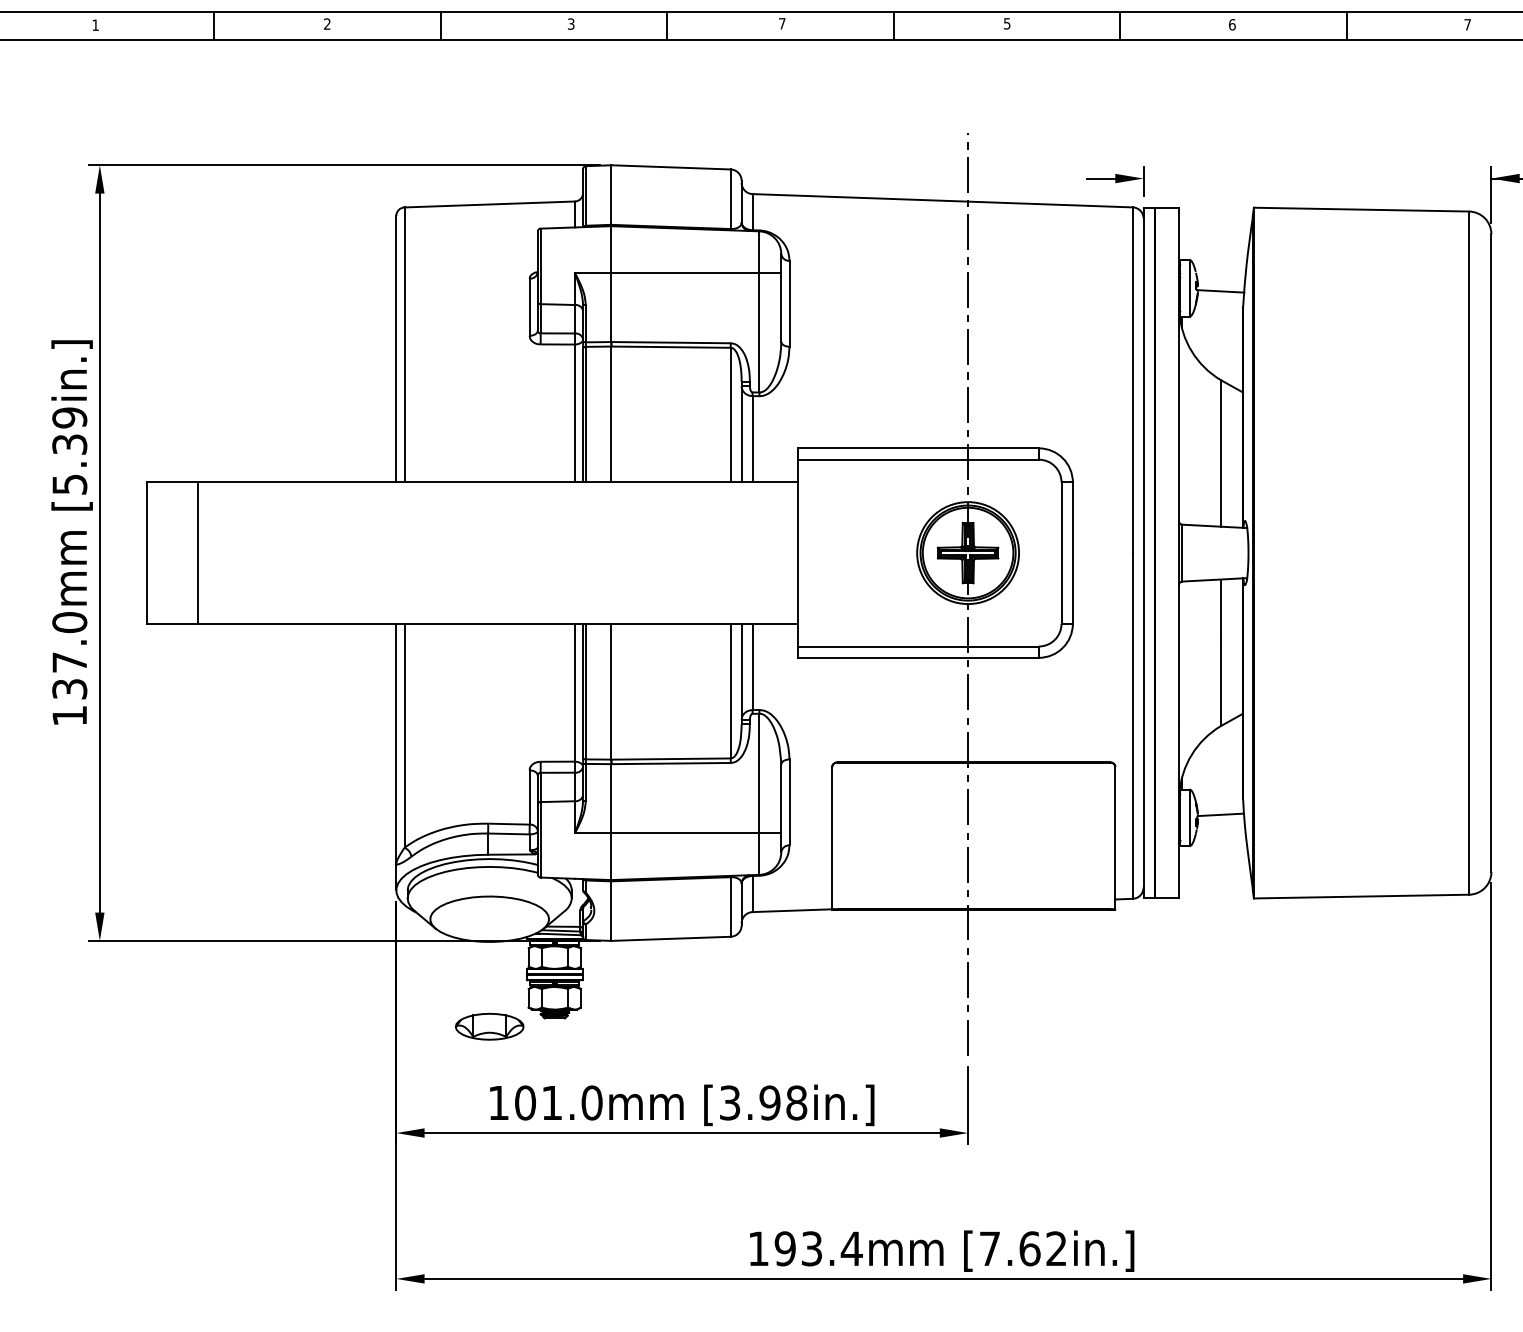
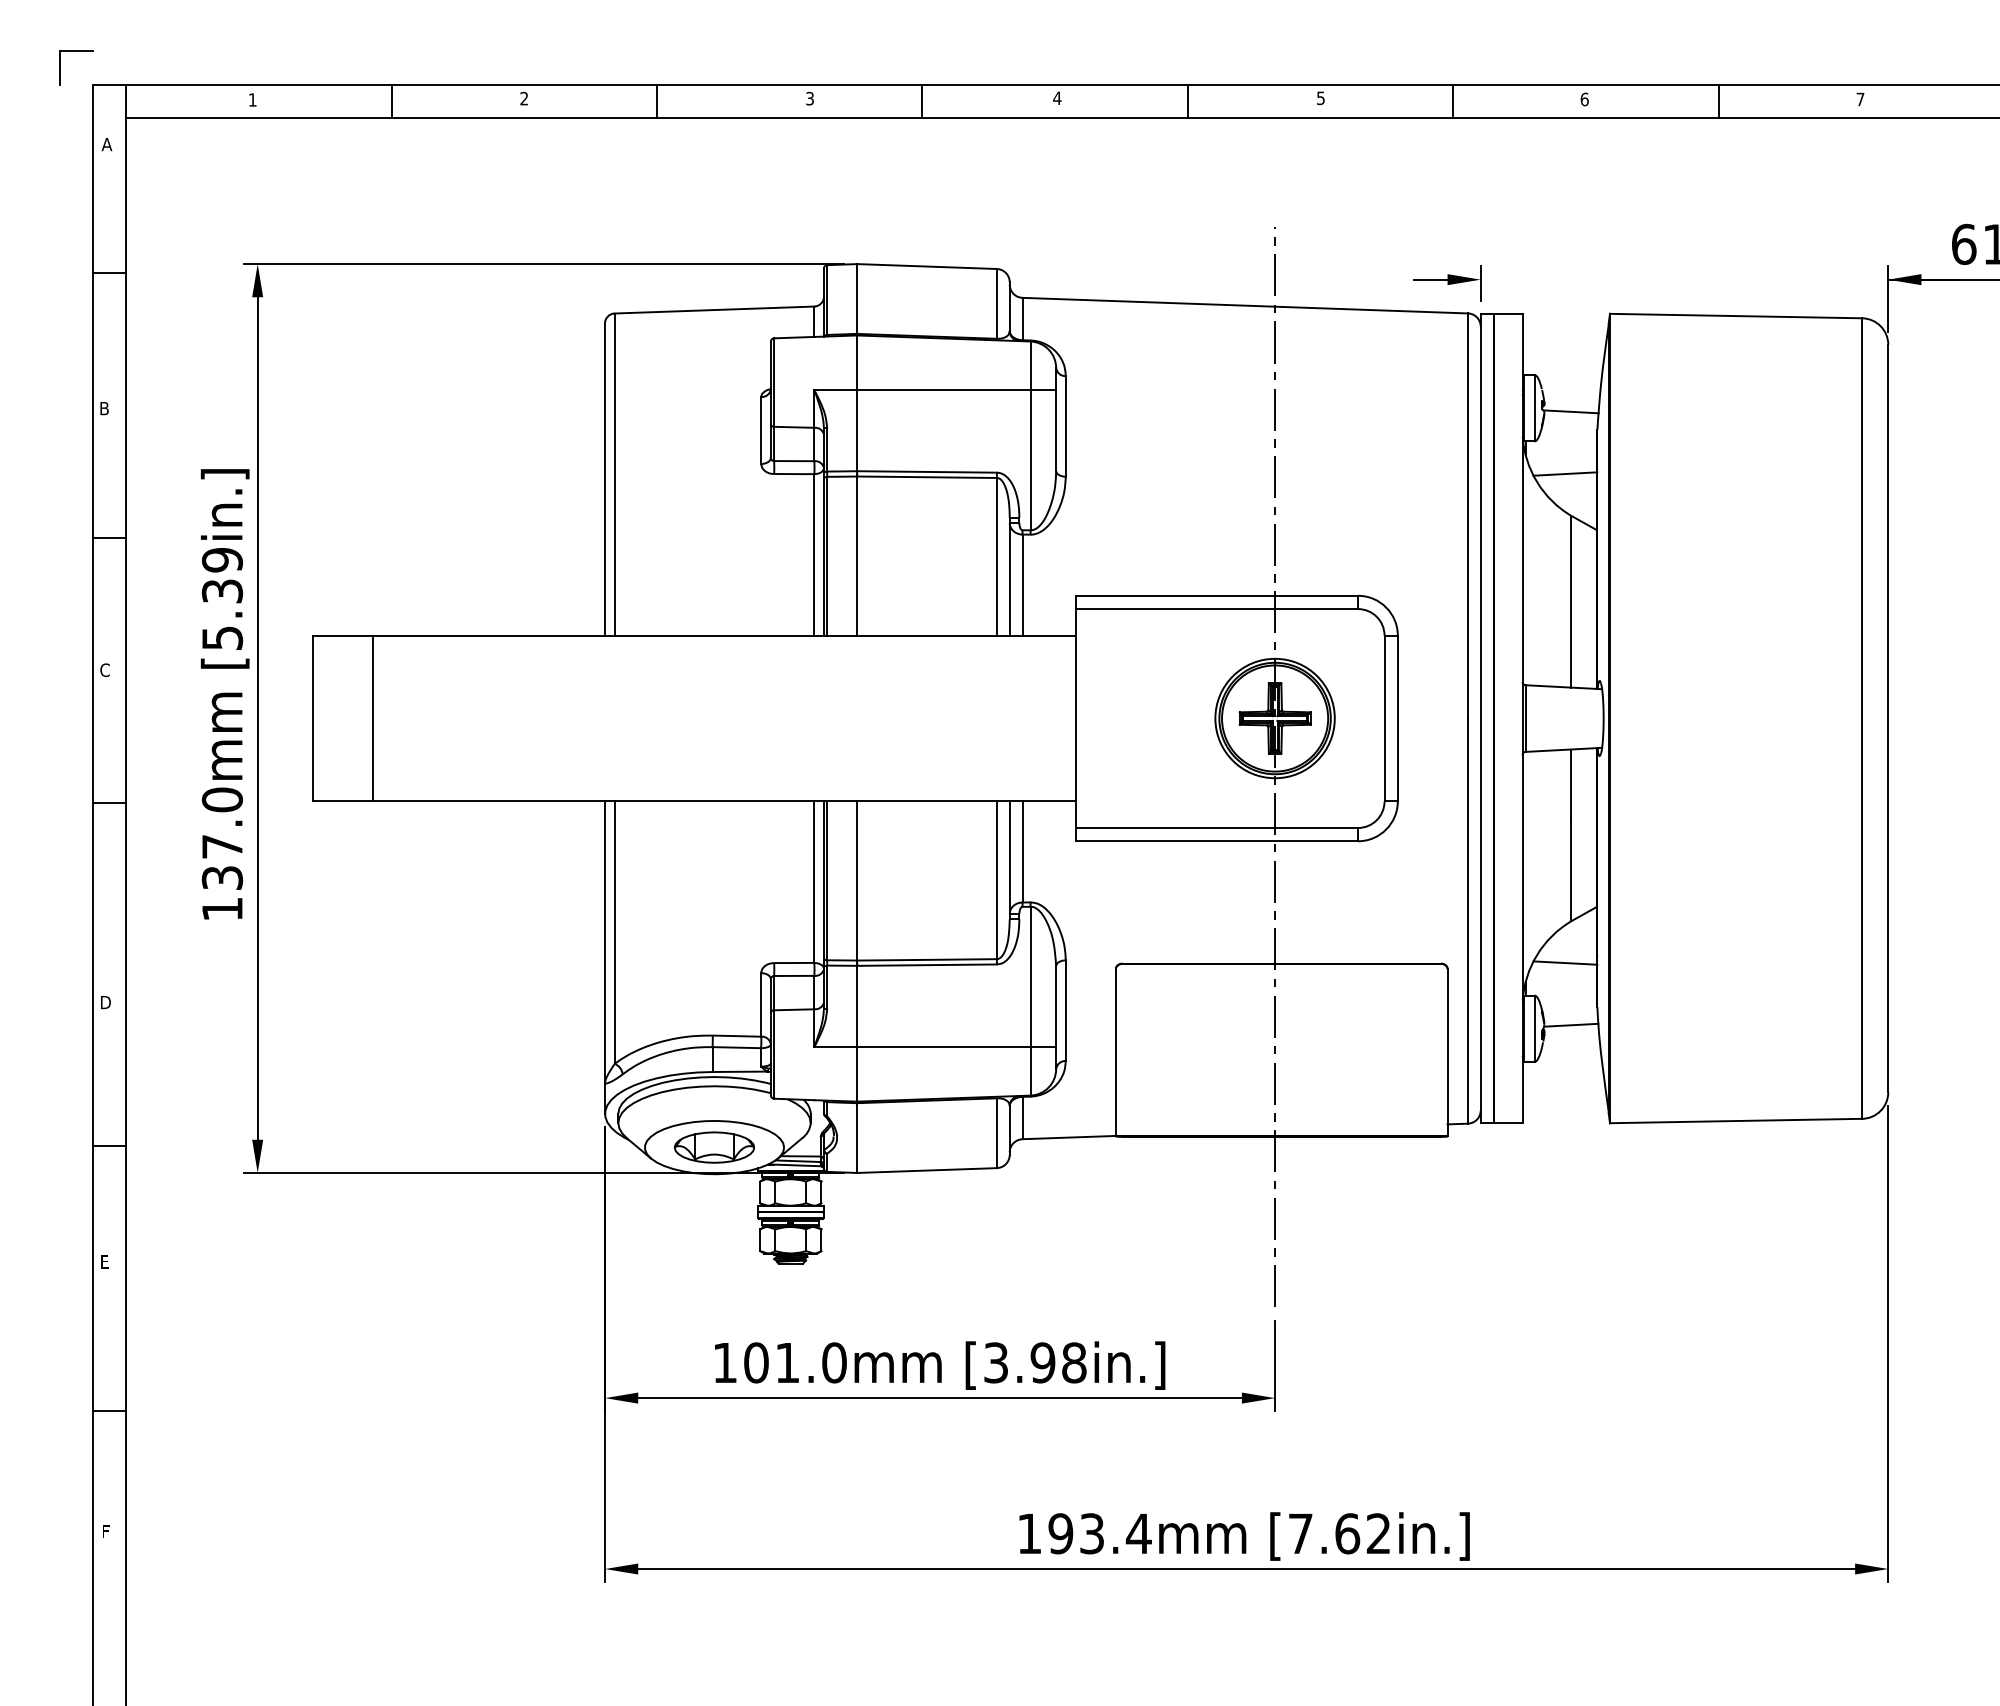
text: (782, 23) -> (1057, 97), 7 -> 4
line: (1215, 343) -> (1565, 473), added
line: (1215, 761) -> (1565, 962), added
part: (488, 1026) -> (713, 1147), moved

